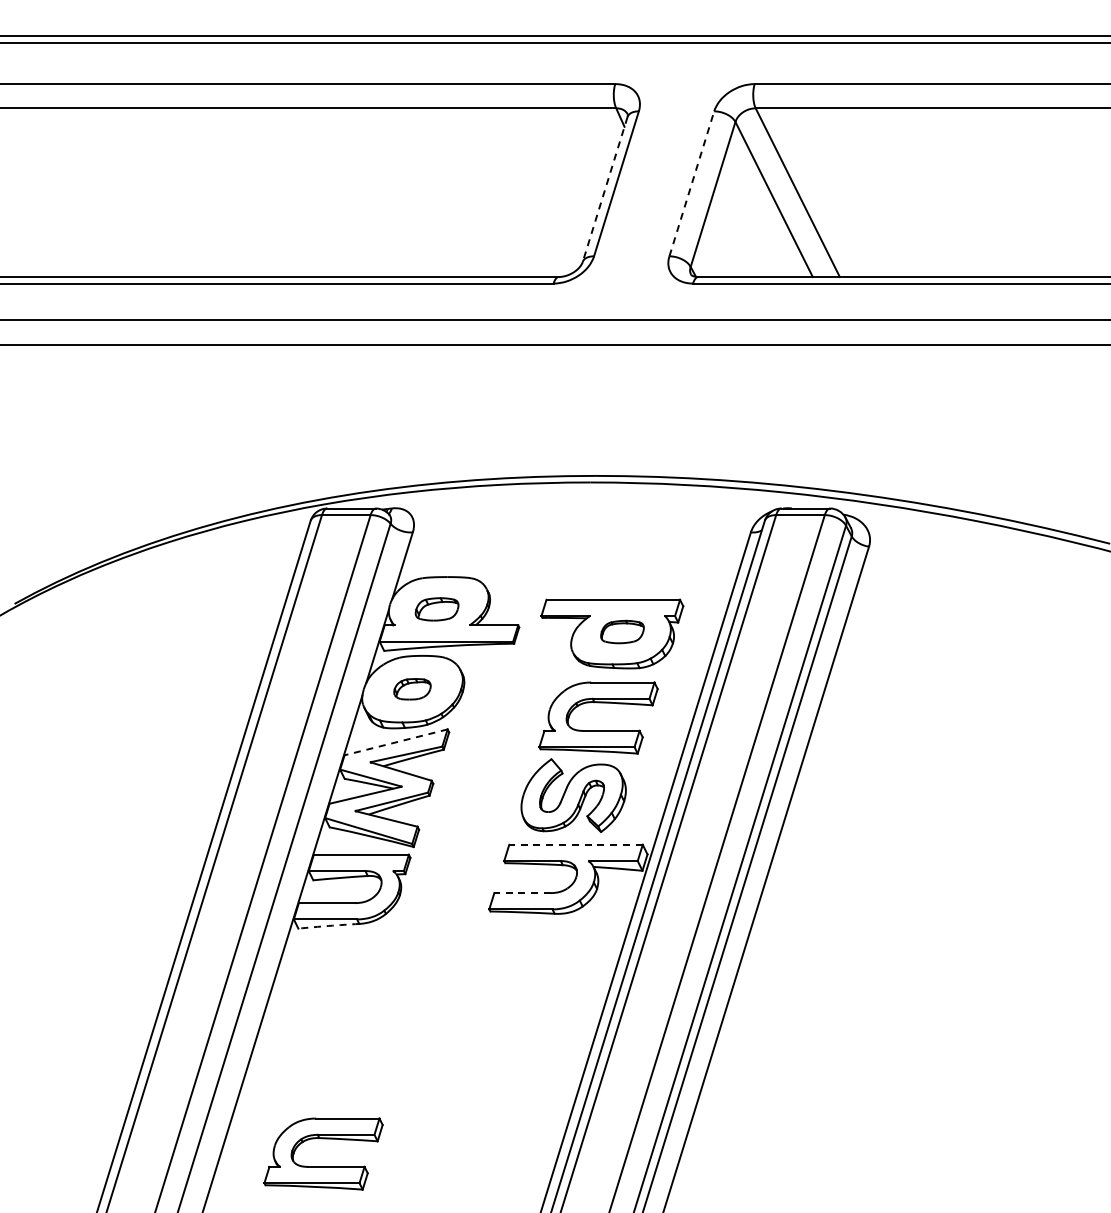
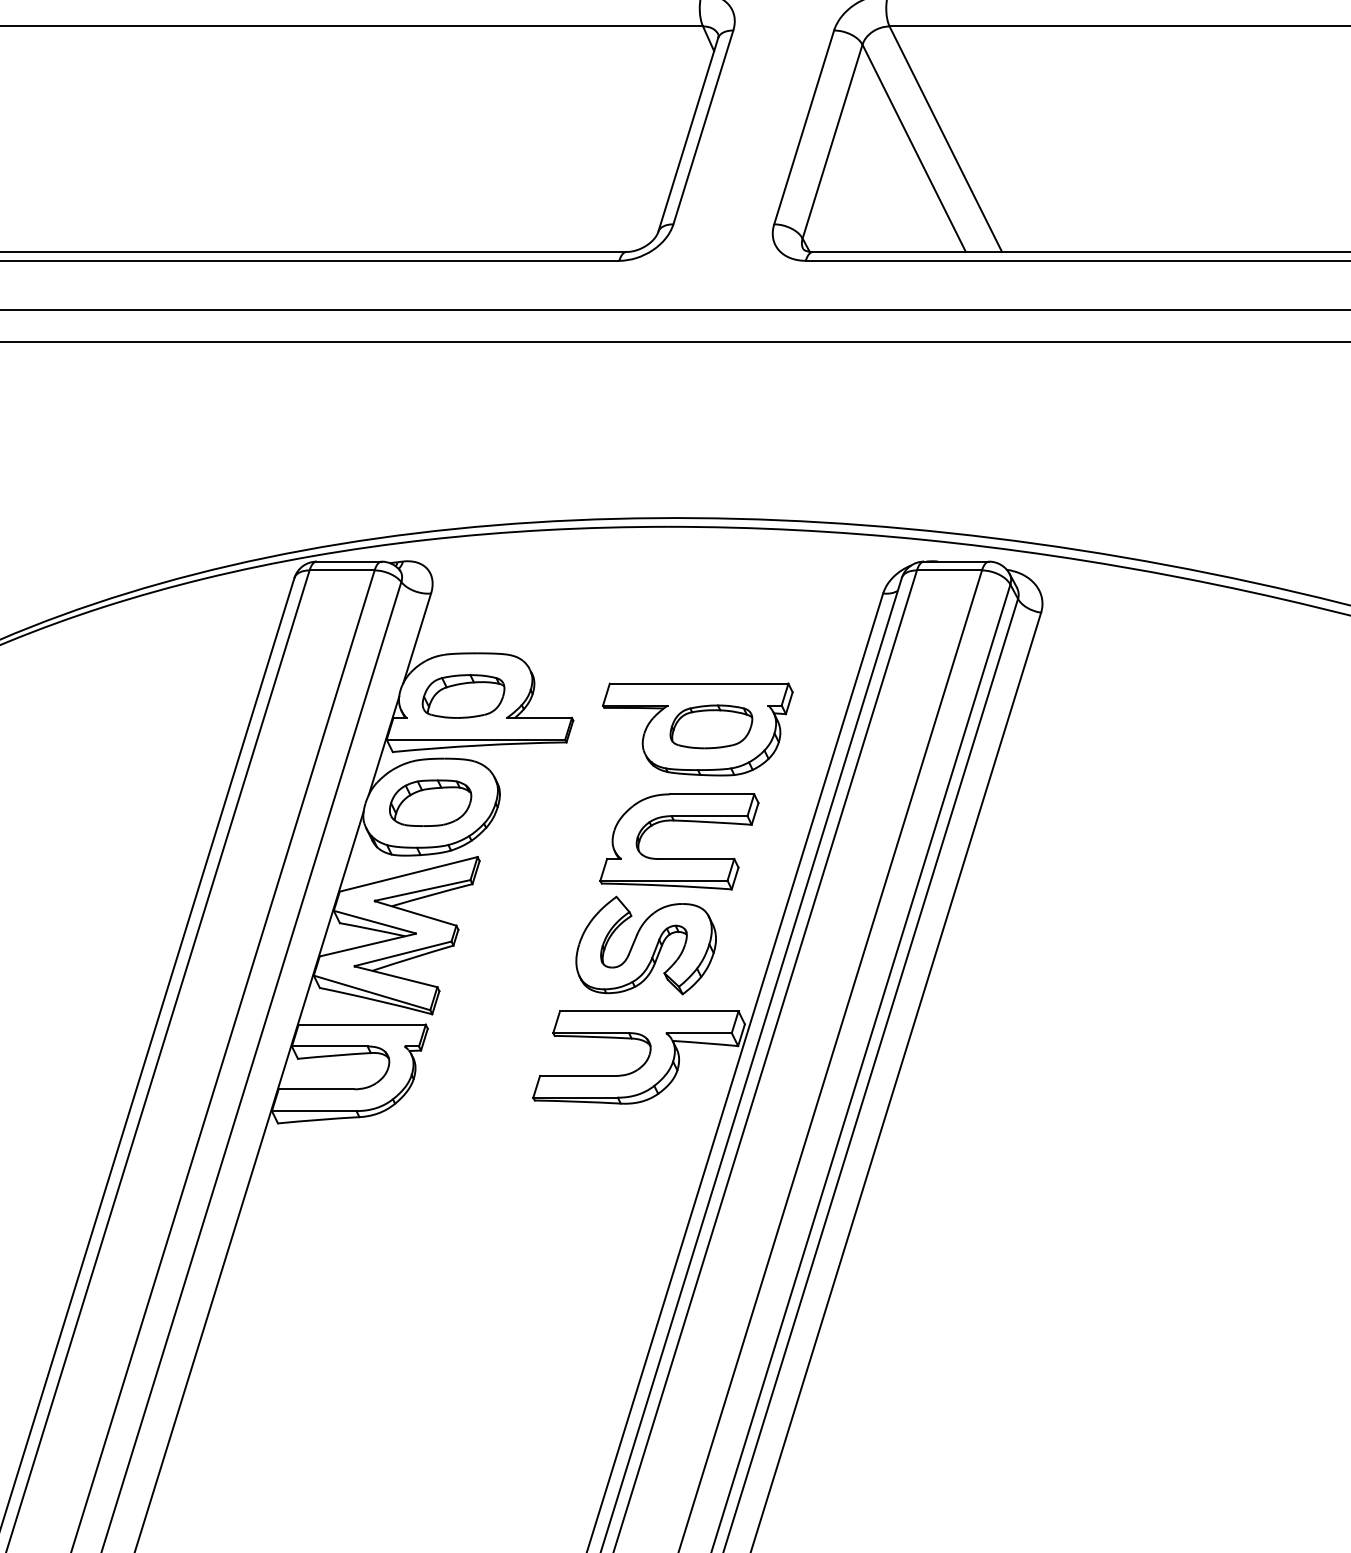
line: (691, 183) -> (803, 126), dashed -> solid
line: (605, 189) -> (688, 135), dashed -> solid
part: (436, 609) -> (462, 696), size x1.43
part: (622, 631) -> (711, 726), size x1.43
part: (412, 689) -> (430, 803), size x1.67
line: (395, 742) -> (407, 874), dashed -> solid
line: (576, 844) -> (649, 1010), dashed -> solid
line: (522, 893) -> (577, 1076), dashed -> solid
arc: (328, 925) -> (318, 1119), dashed -> solid
part: (323, 1166) -> (311, 1441), removed

